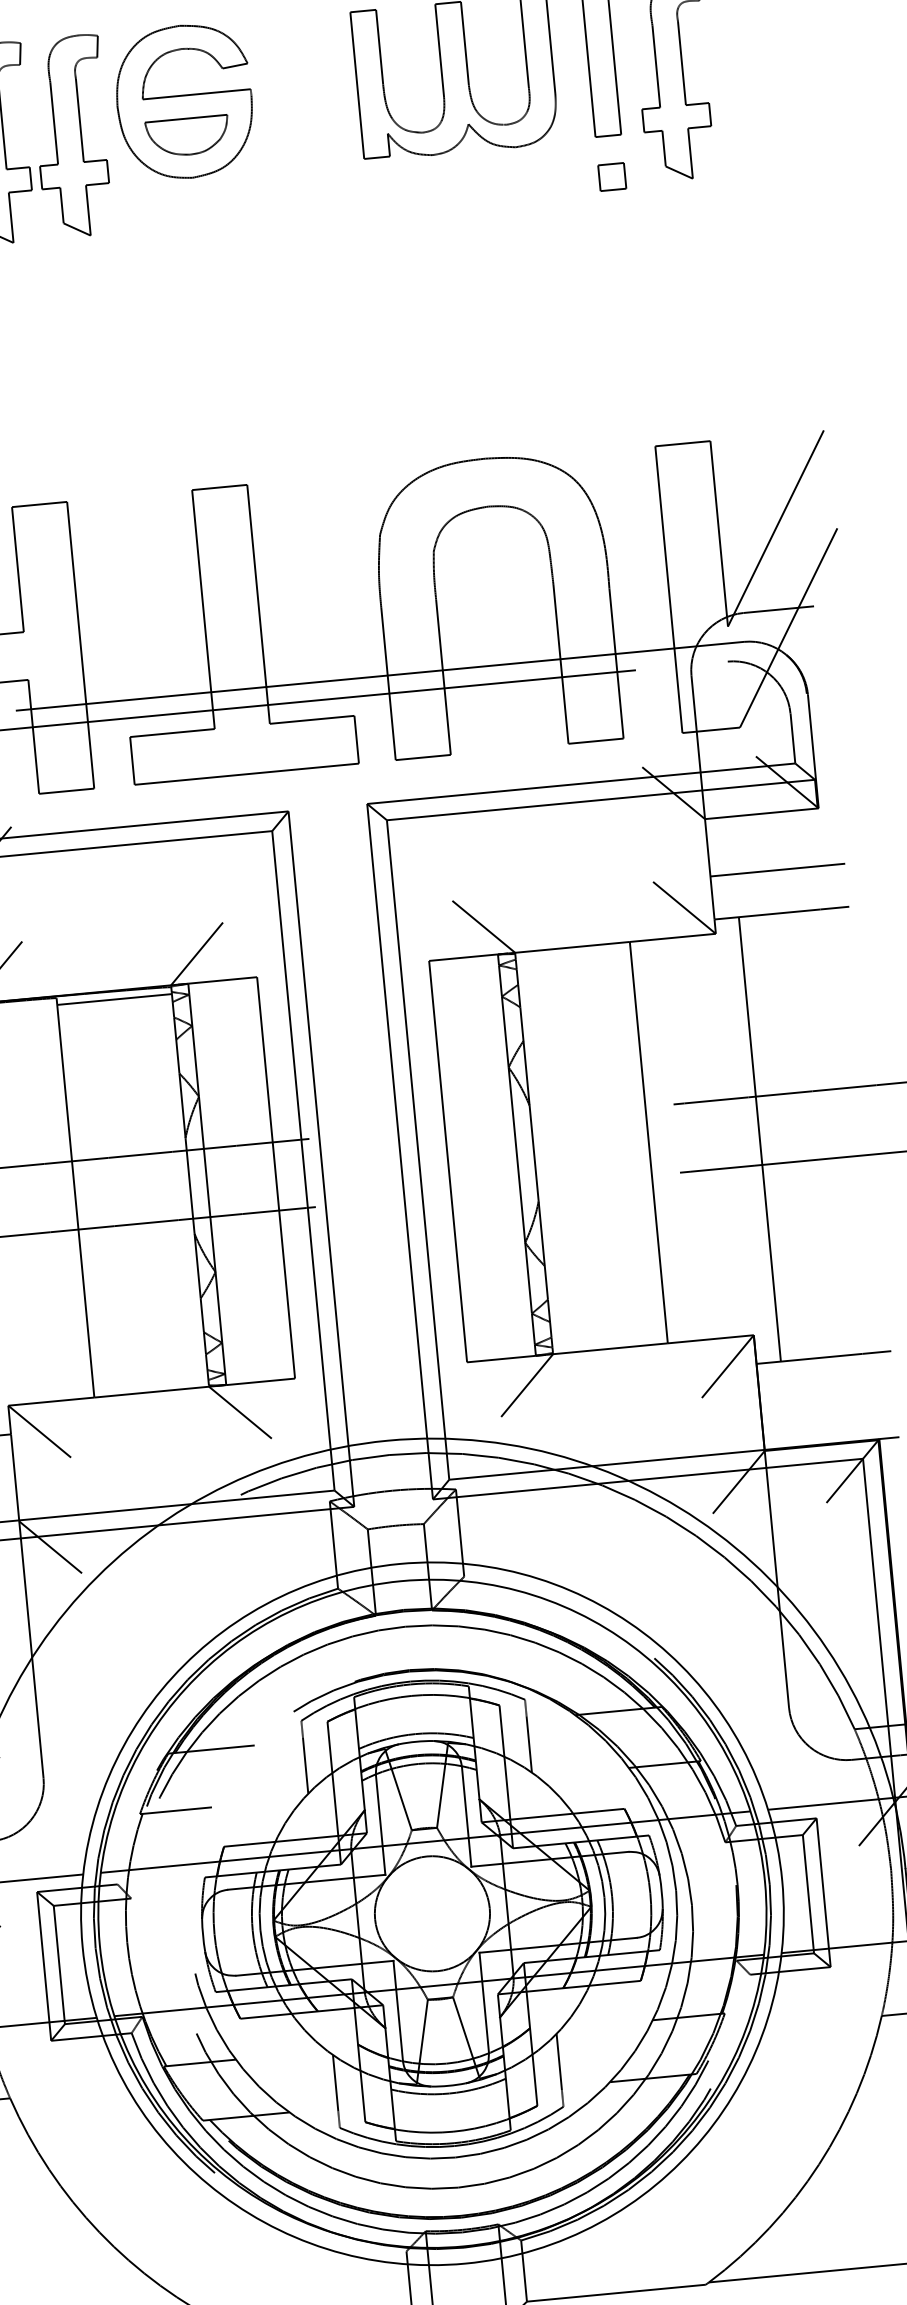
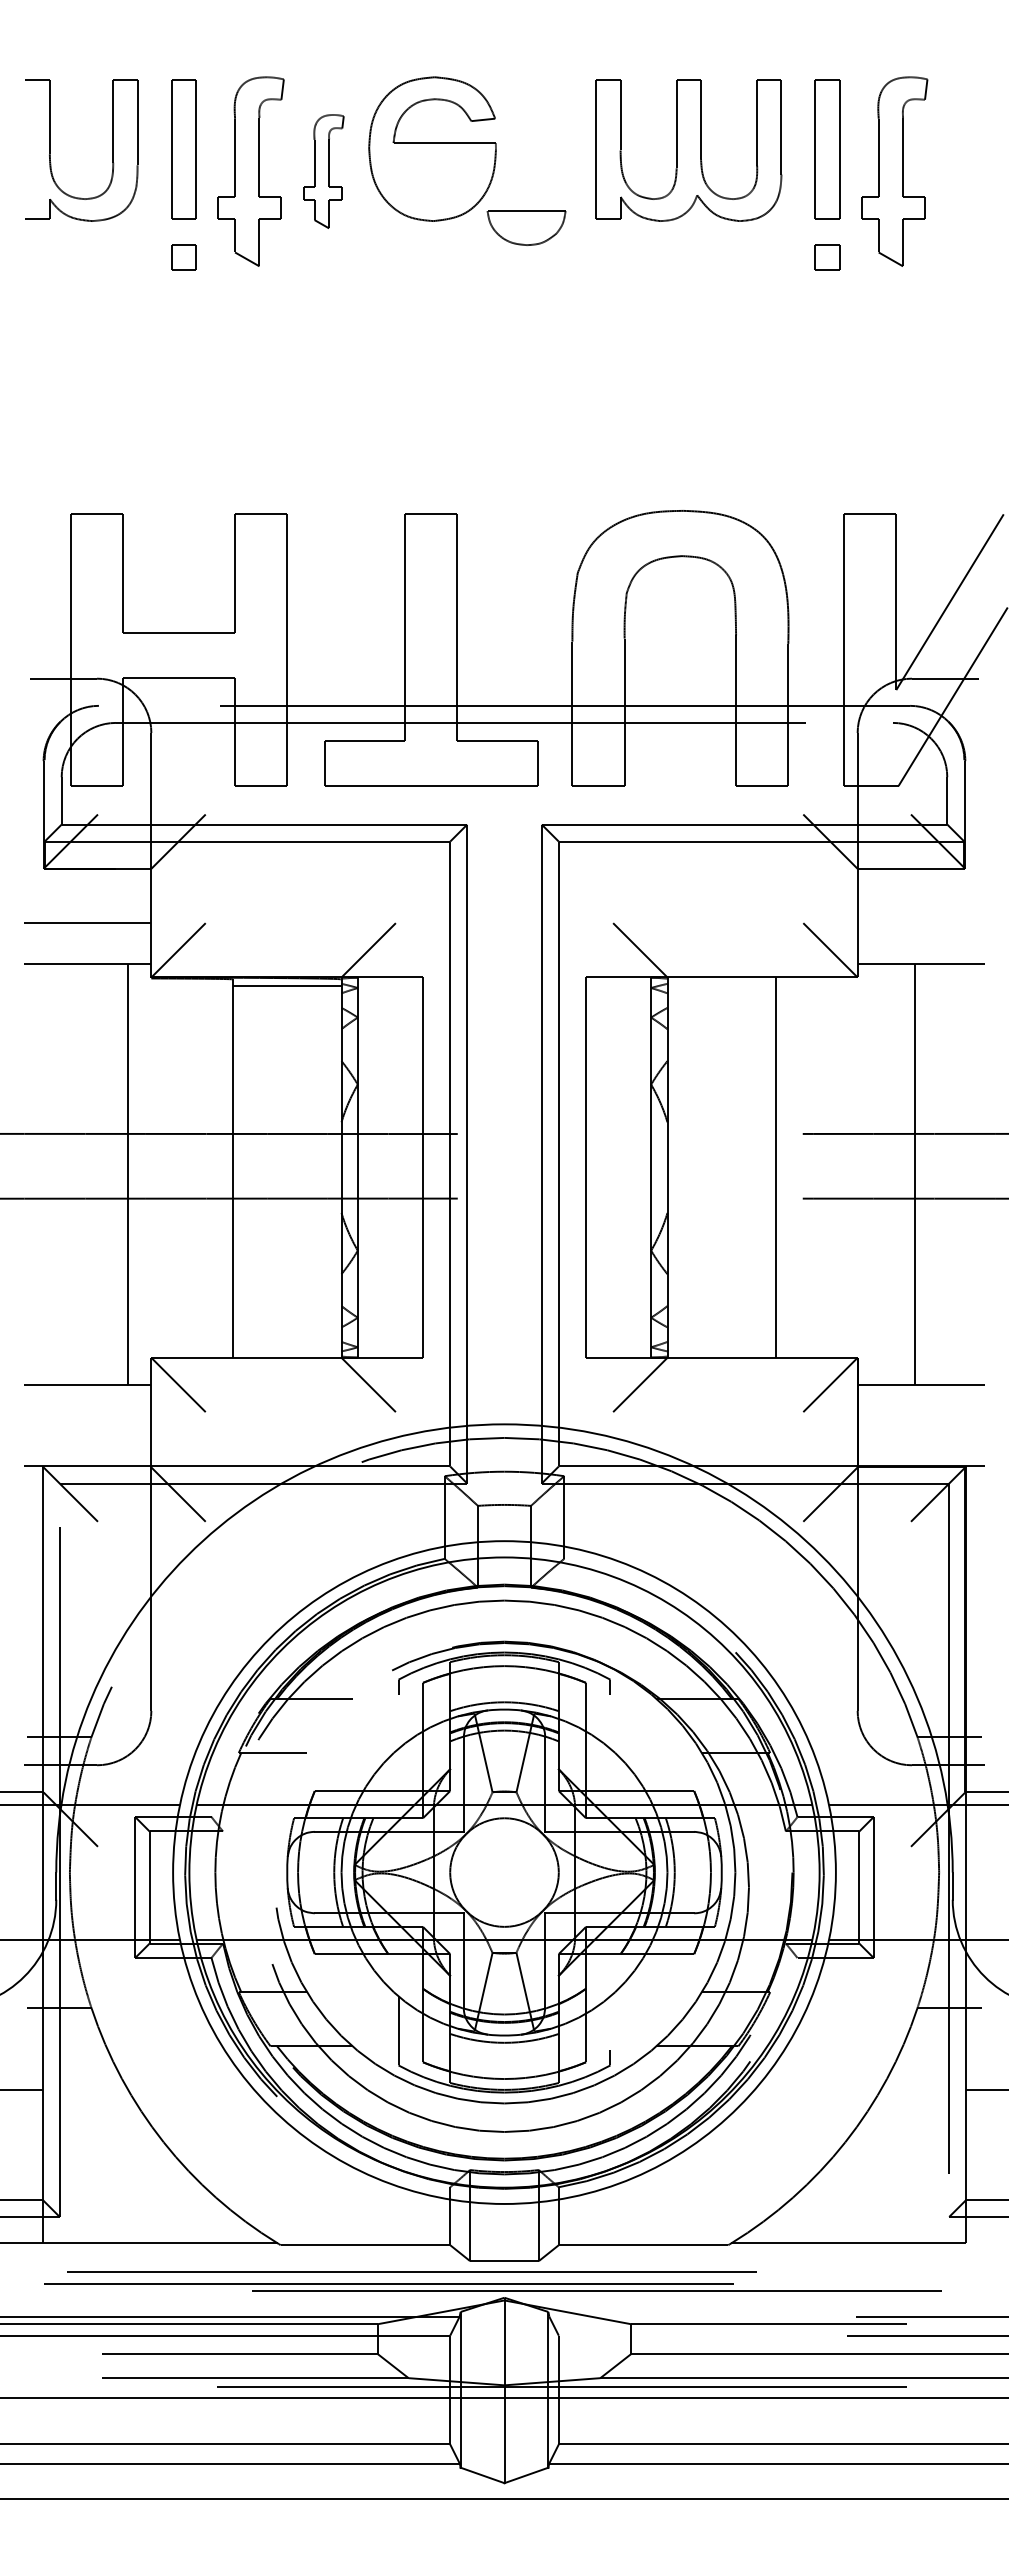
part: (71, 136) -> (323, 171), size x0.6
part: (187, 136) -> (526, 227), moved
line: (777, 870) -> (921, 923), removed
line: (759, 1138) -> (914, 1173), moved
line: (529, 1743) -> (610, 1721), removed
line: (305, 1764) -> (398, 1721), removed
line: (559, 2061) -> (610, 2022), removed

